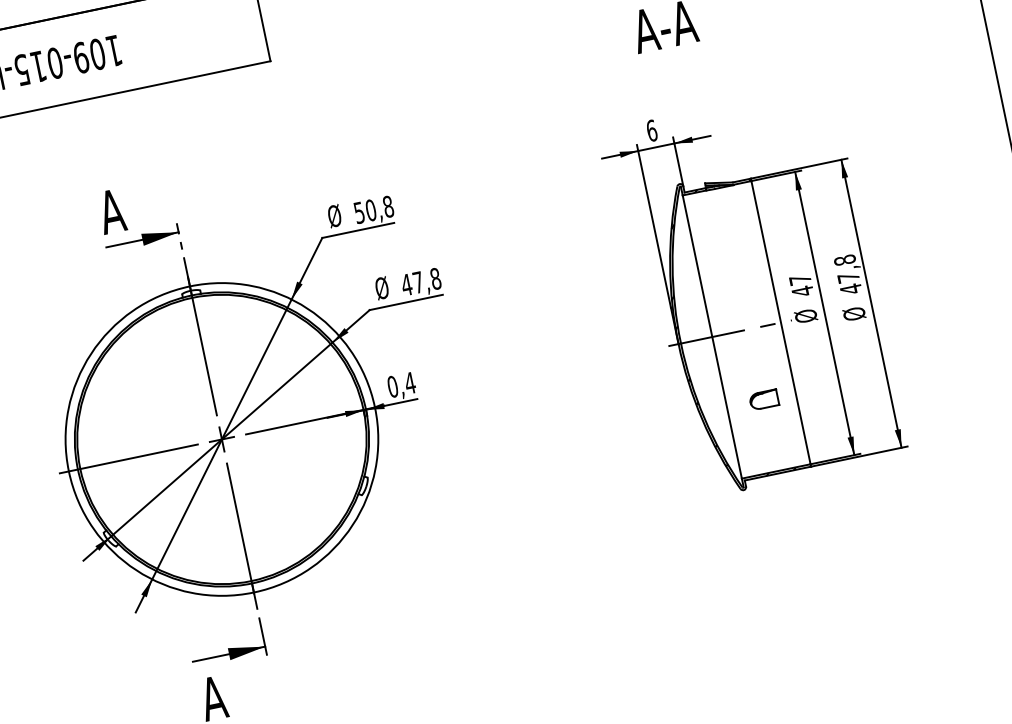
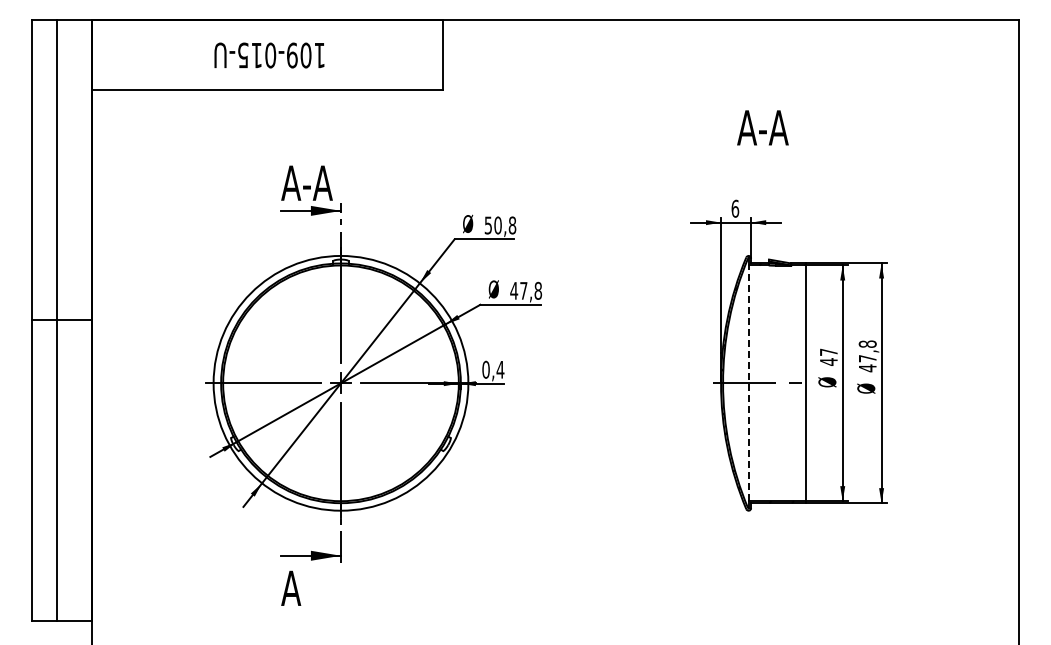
text: (143, 204) -> (317, 182), A -> A-A
line: (712, 337) -> (749, 383), solid -> dashed
part: (763, 399) -> (779, 441), removed

